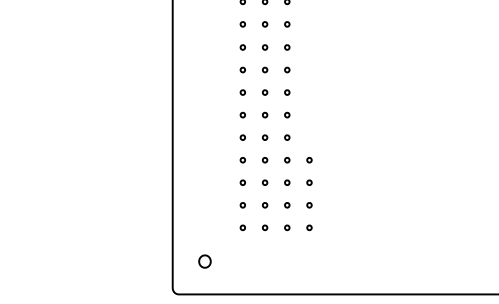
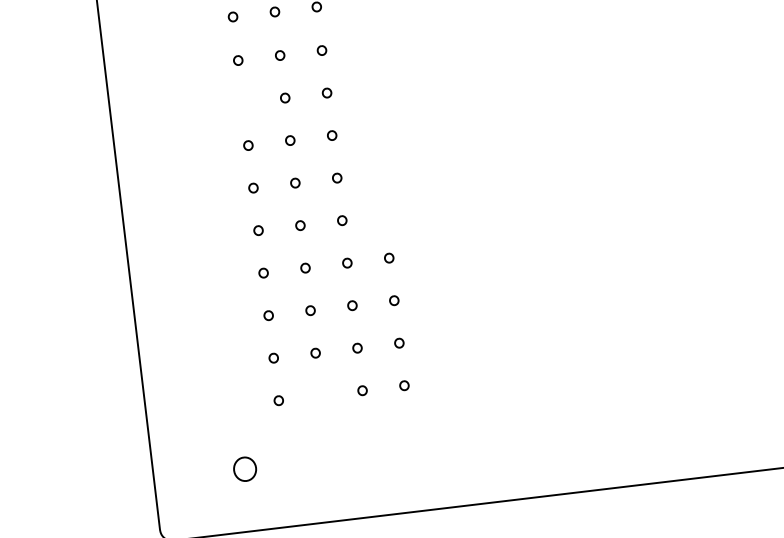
part: (242, 69) -> (242, 102), removed
part: (265, 227) -> (321, 394), removed
part: (204, 261) -> (244, 469), moved

